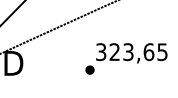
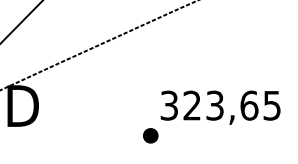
text: (126, 58) -> (211, 116), moved

